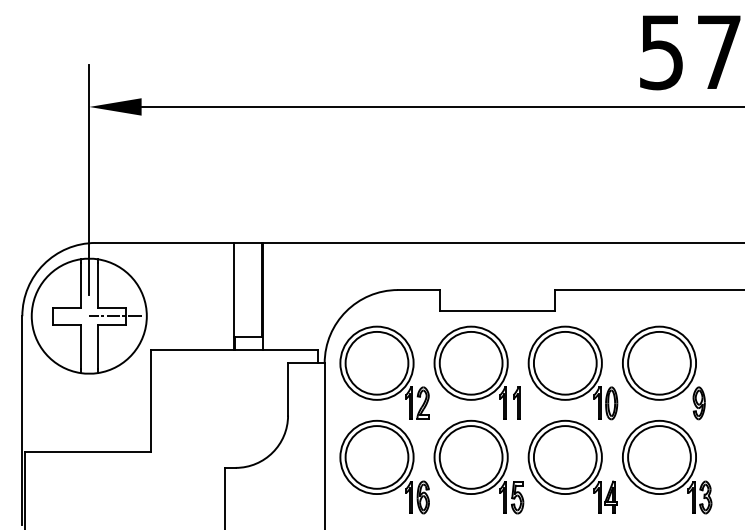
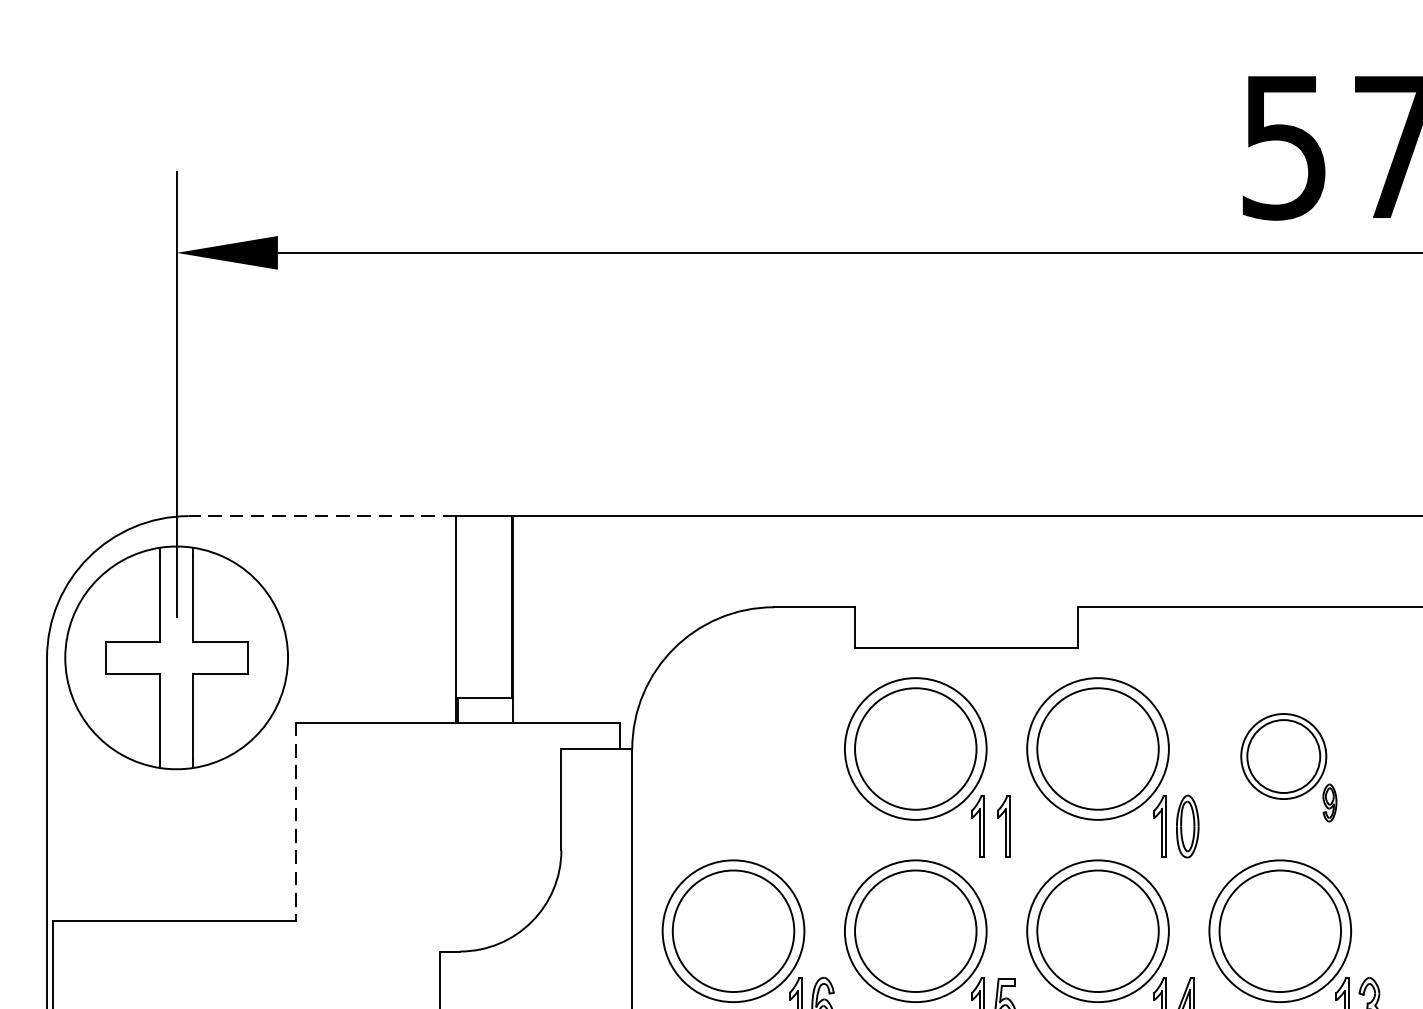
line: (164, 242) -> (322, 515), solid -> dashed
line: (115, 316) -> (227, 658), removed
part: (384, 372) -> (748, 766), removed
part: (663, 372) -> (1288, 766), size x0.6
line: (151, 401) -> (297, 822), solid -> dashed

